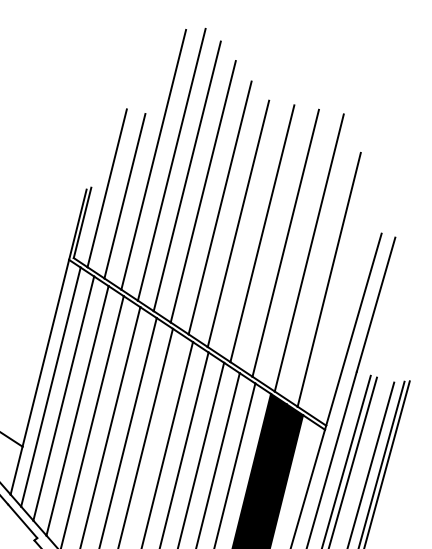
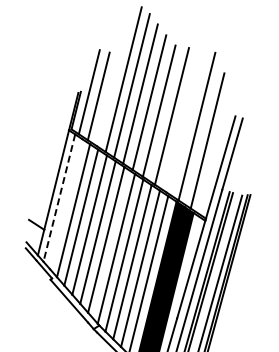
line: (152, 158) -> (113, 76), removed
line: (285, 243) -> (184, 121), removed
line: (51, 387) -> (59, 198), solid -> dashed
line: (64, 399) -> (66, 204), removed

